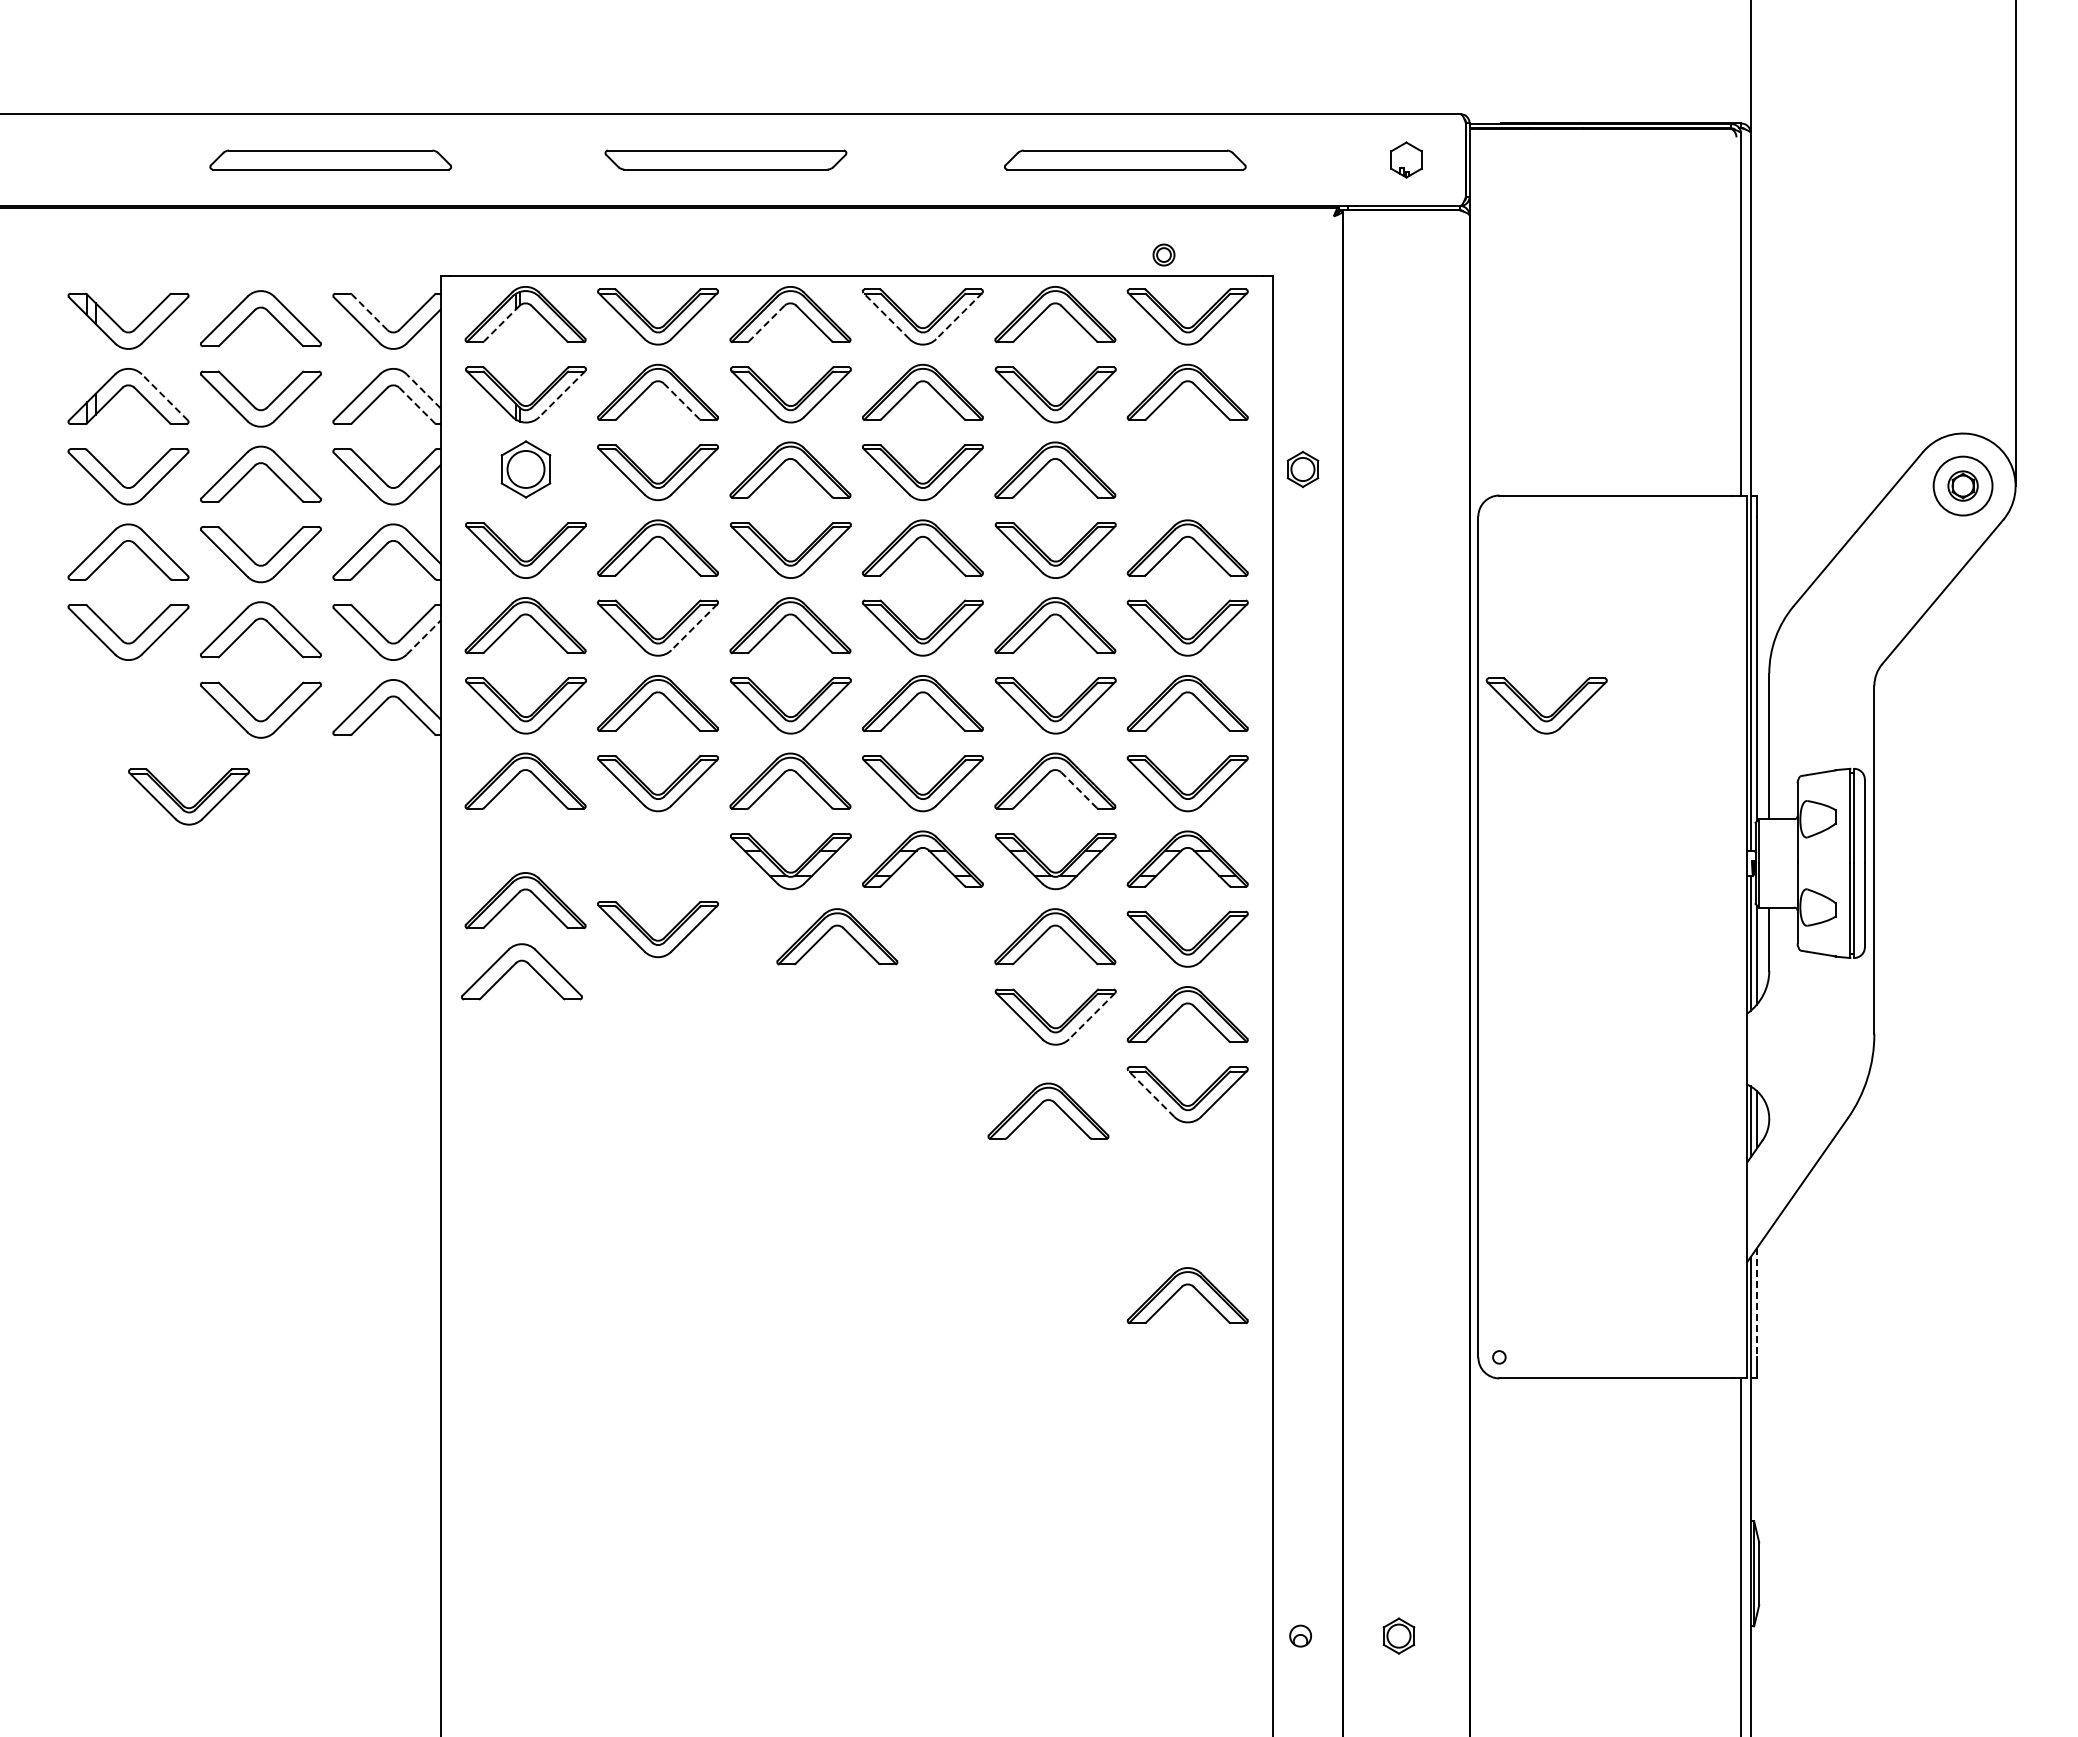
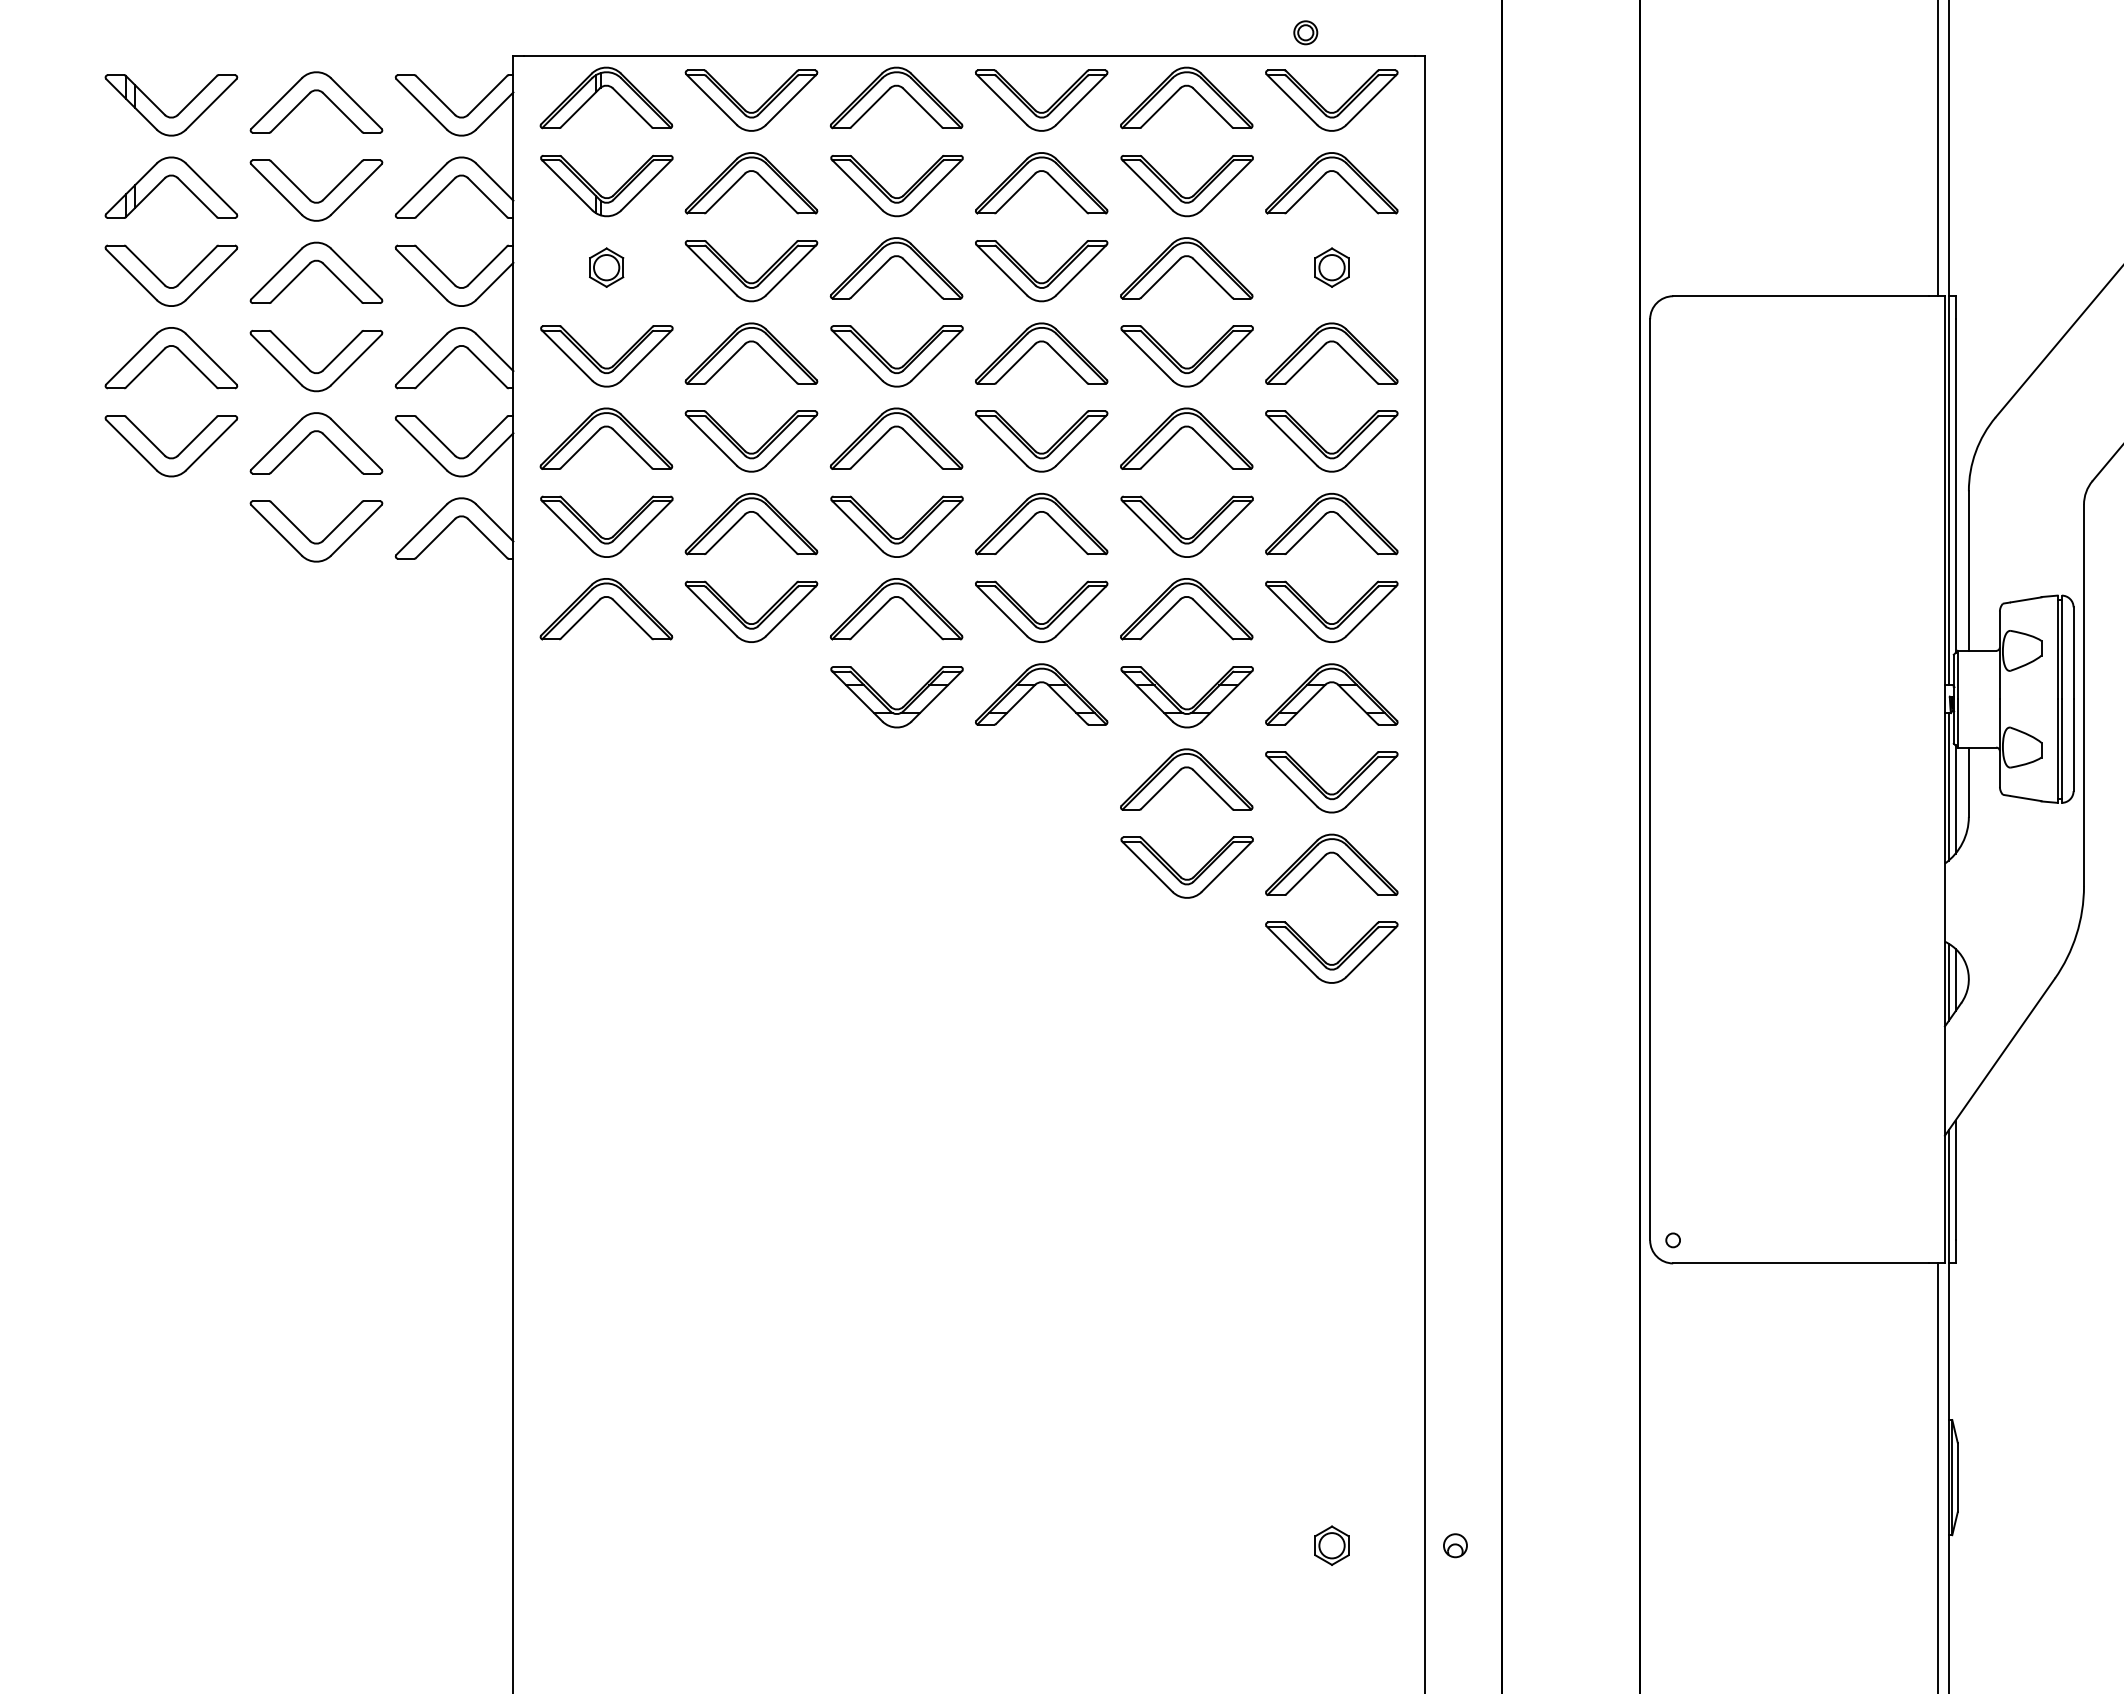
line: (369, 311) -> (435, 94), dashed -> solid
line: (886, 316) -> (1001, 100), dashed -> solid
line: (959, 316) -> (1081, 100), dashed -> solid
line: (501, 323) -> (580, 107), dashed -> solid
line: (766, 323) -> (870, 107), dashed -> solid
line: (423, 391) -> (494, 182), dashed -> solid
line: (562, 393) -> (646, 184), dashed -> solid
line: (164, 397) -> (210, 188), dashed -> solid
line: (681, 401) -> (777, 193), dashed -> solid
line: (417, 405) -> (487, 197), dashed -> solid
part: (525, 469) -> (606, 267), size x0.62
part: (1302, 469) -> (1331, 267), moved
line: (694, 627) -> (791, 440), dashed -> solid
line: (423, 637) -> (494, 451), dashed -> solid
part: (1542, 714) -> (1720, 536), removed
line: (1078, 789) -> (1212, 618), dashed -> solid
part: (181, 802) -> (229, 632), removed
part: (519, 893) -> (599, 732), removed
part: (831, 929) -> (941, 771), removed
part: (650, 935) -> (743, 778), removed
part: (515, 965) -> (595, 811), removed
line: (1092, 1016) -> (1227, 866), dashed -> solid
line: (1151, 1093) -> (1292, 951), dashed -> solid
part: (1044, 1102) -> (1174, 961), removed
part: (1181, 1288) -> (1324, 1164), removed
line: (1757, 1302) -> (1955, 1180), dashed -> solid
part: (1398, 1635) -> (1331, 1545), moved

